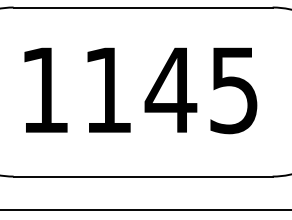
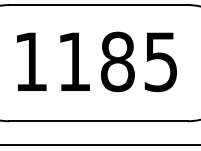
text: (170, 89) -> (117, 61), 1145 -> 1185

